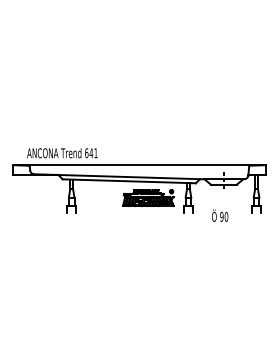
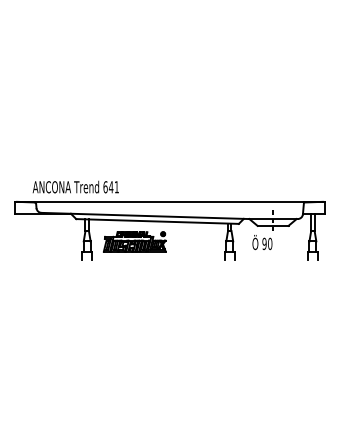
part: (148, 197) -> (134, 241), moved
text: (220, 215) -> (262, 242), moved

